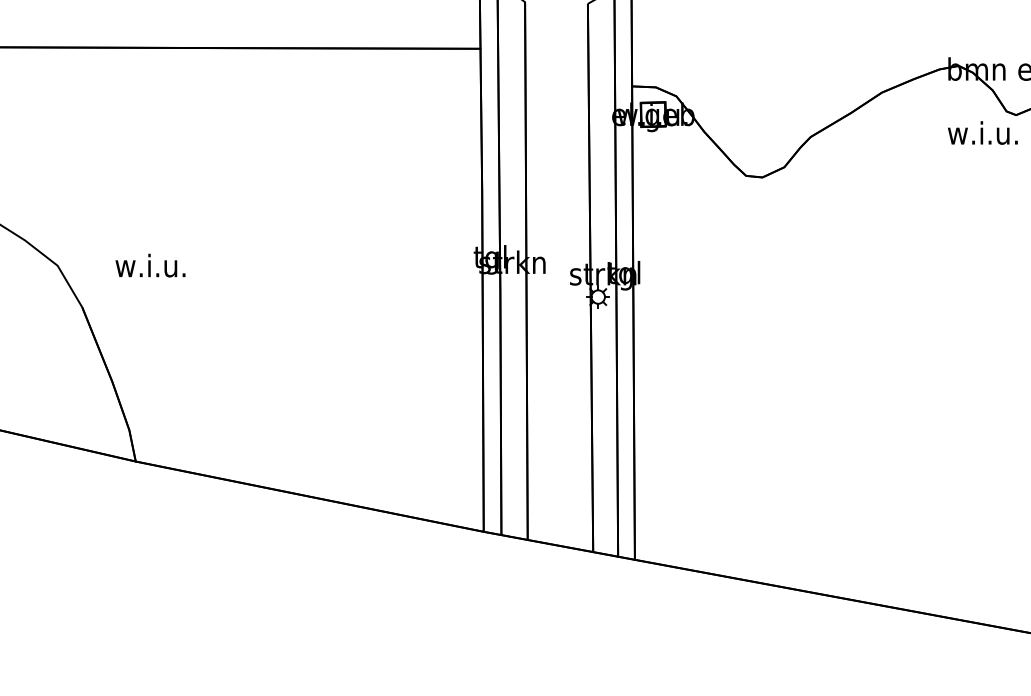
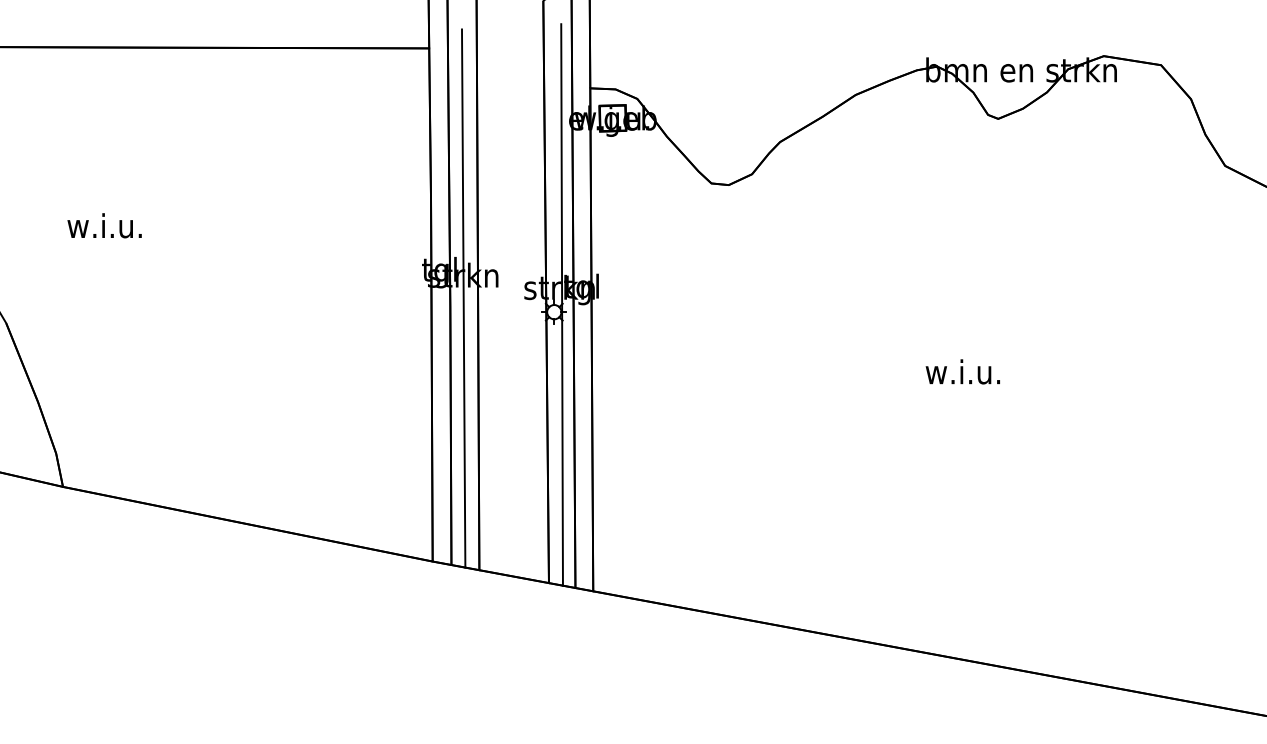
text: (982, 132) -> (962, 371), moved
text: (150, 265) -> (104, 225), moved
line: (512, 284) -> (463, 298), added
line: (605, 289) -> (561, 304), added

